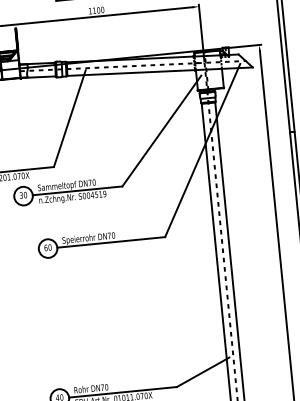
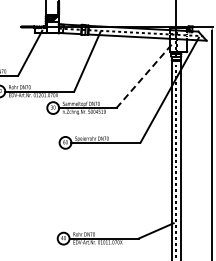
line: (162, 131) -> (145, 75), solid -> dashed

